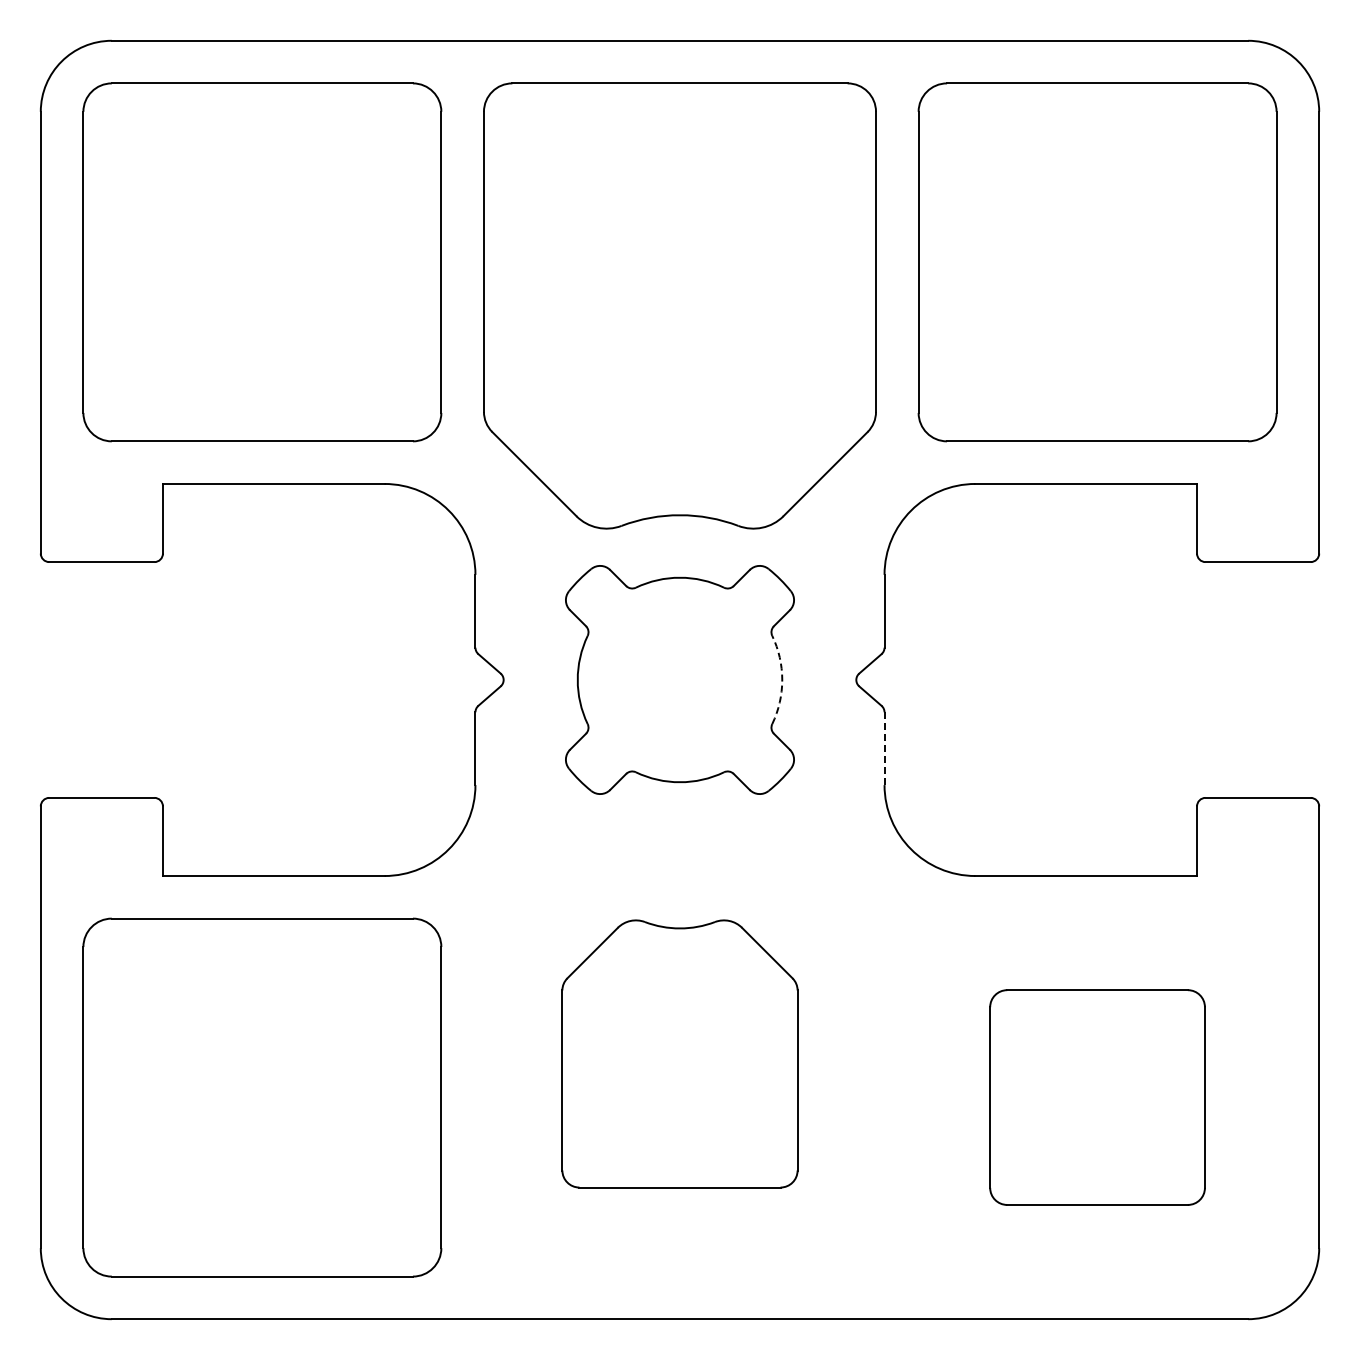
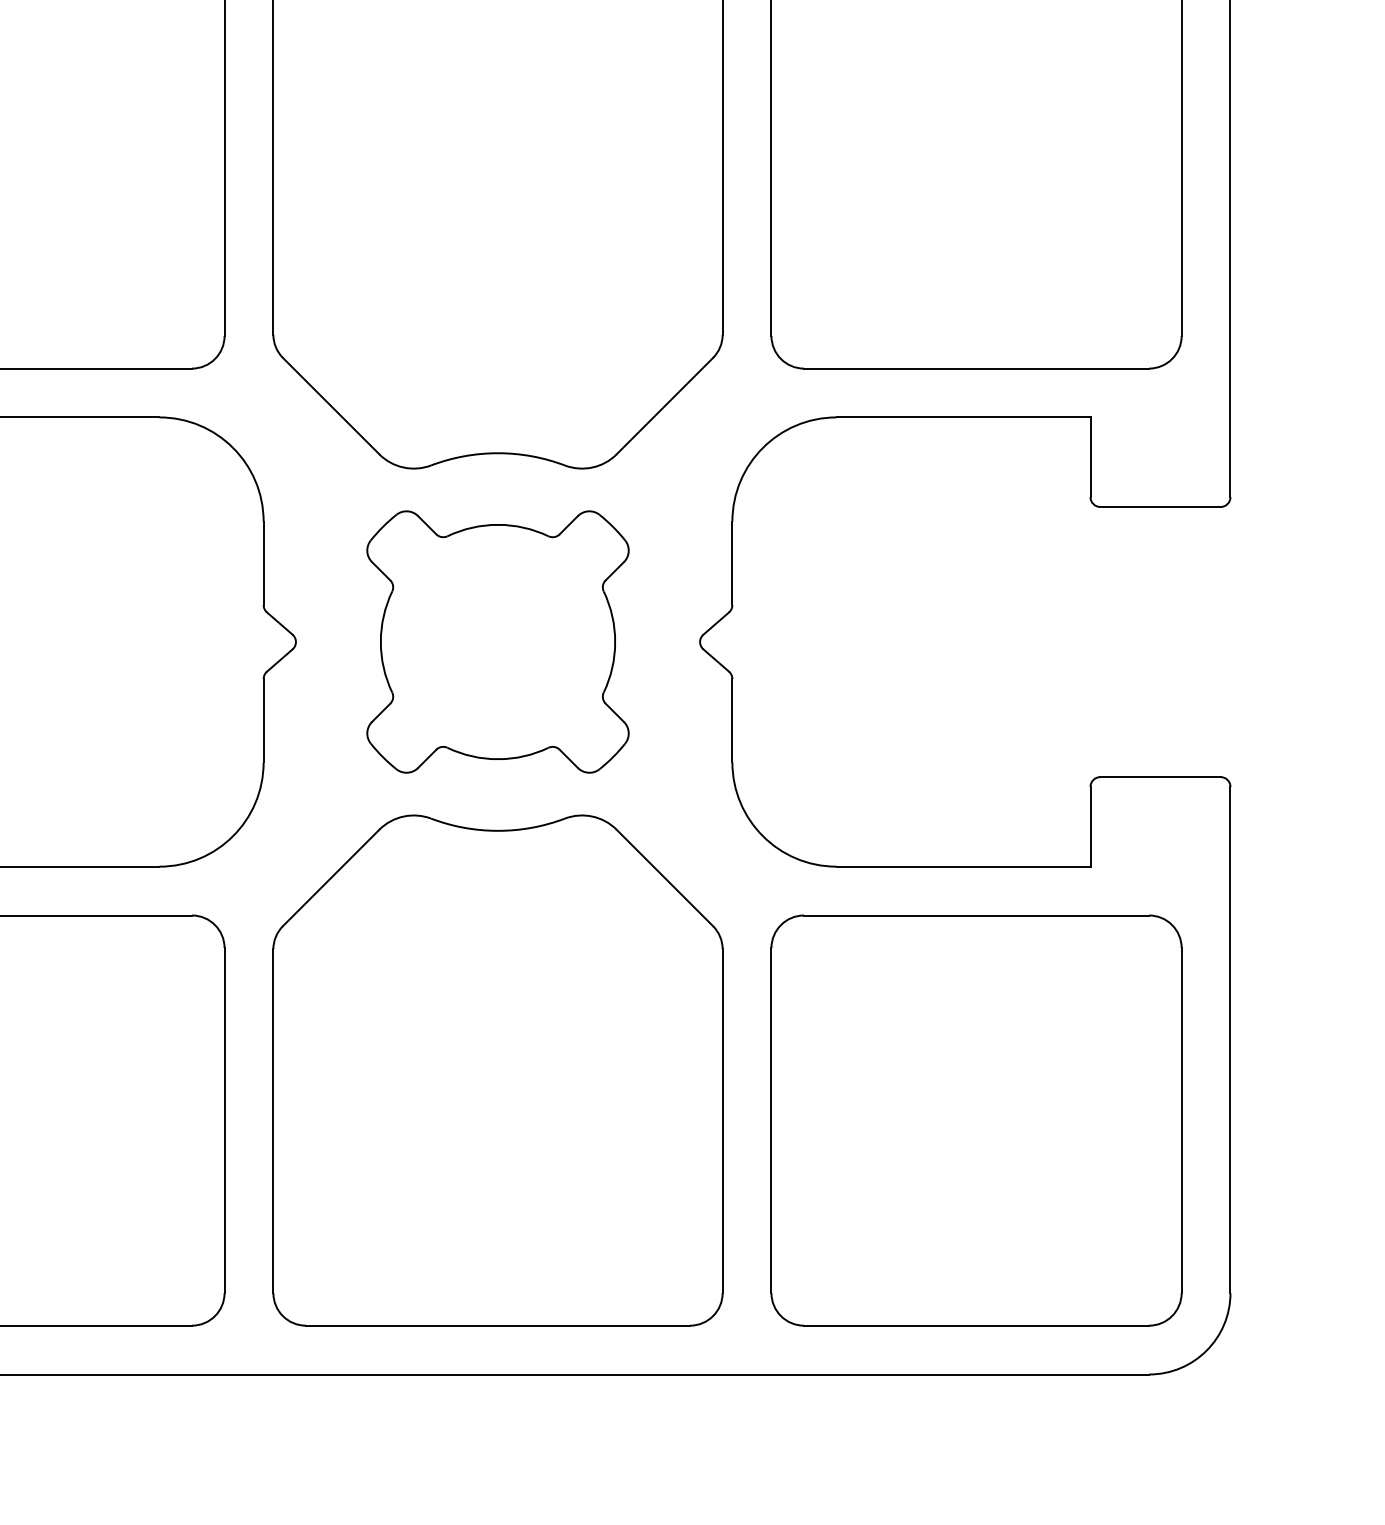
arc: (782, 680) -> (615, 642), dashed -> solid
line: (884, 748) -> (732, 720), dashed -> solid
part: (679, 1053) -> (497, 1070), size x1.67
part: (1097, 1097) -> (976, 1120), size x1.67

